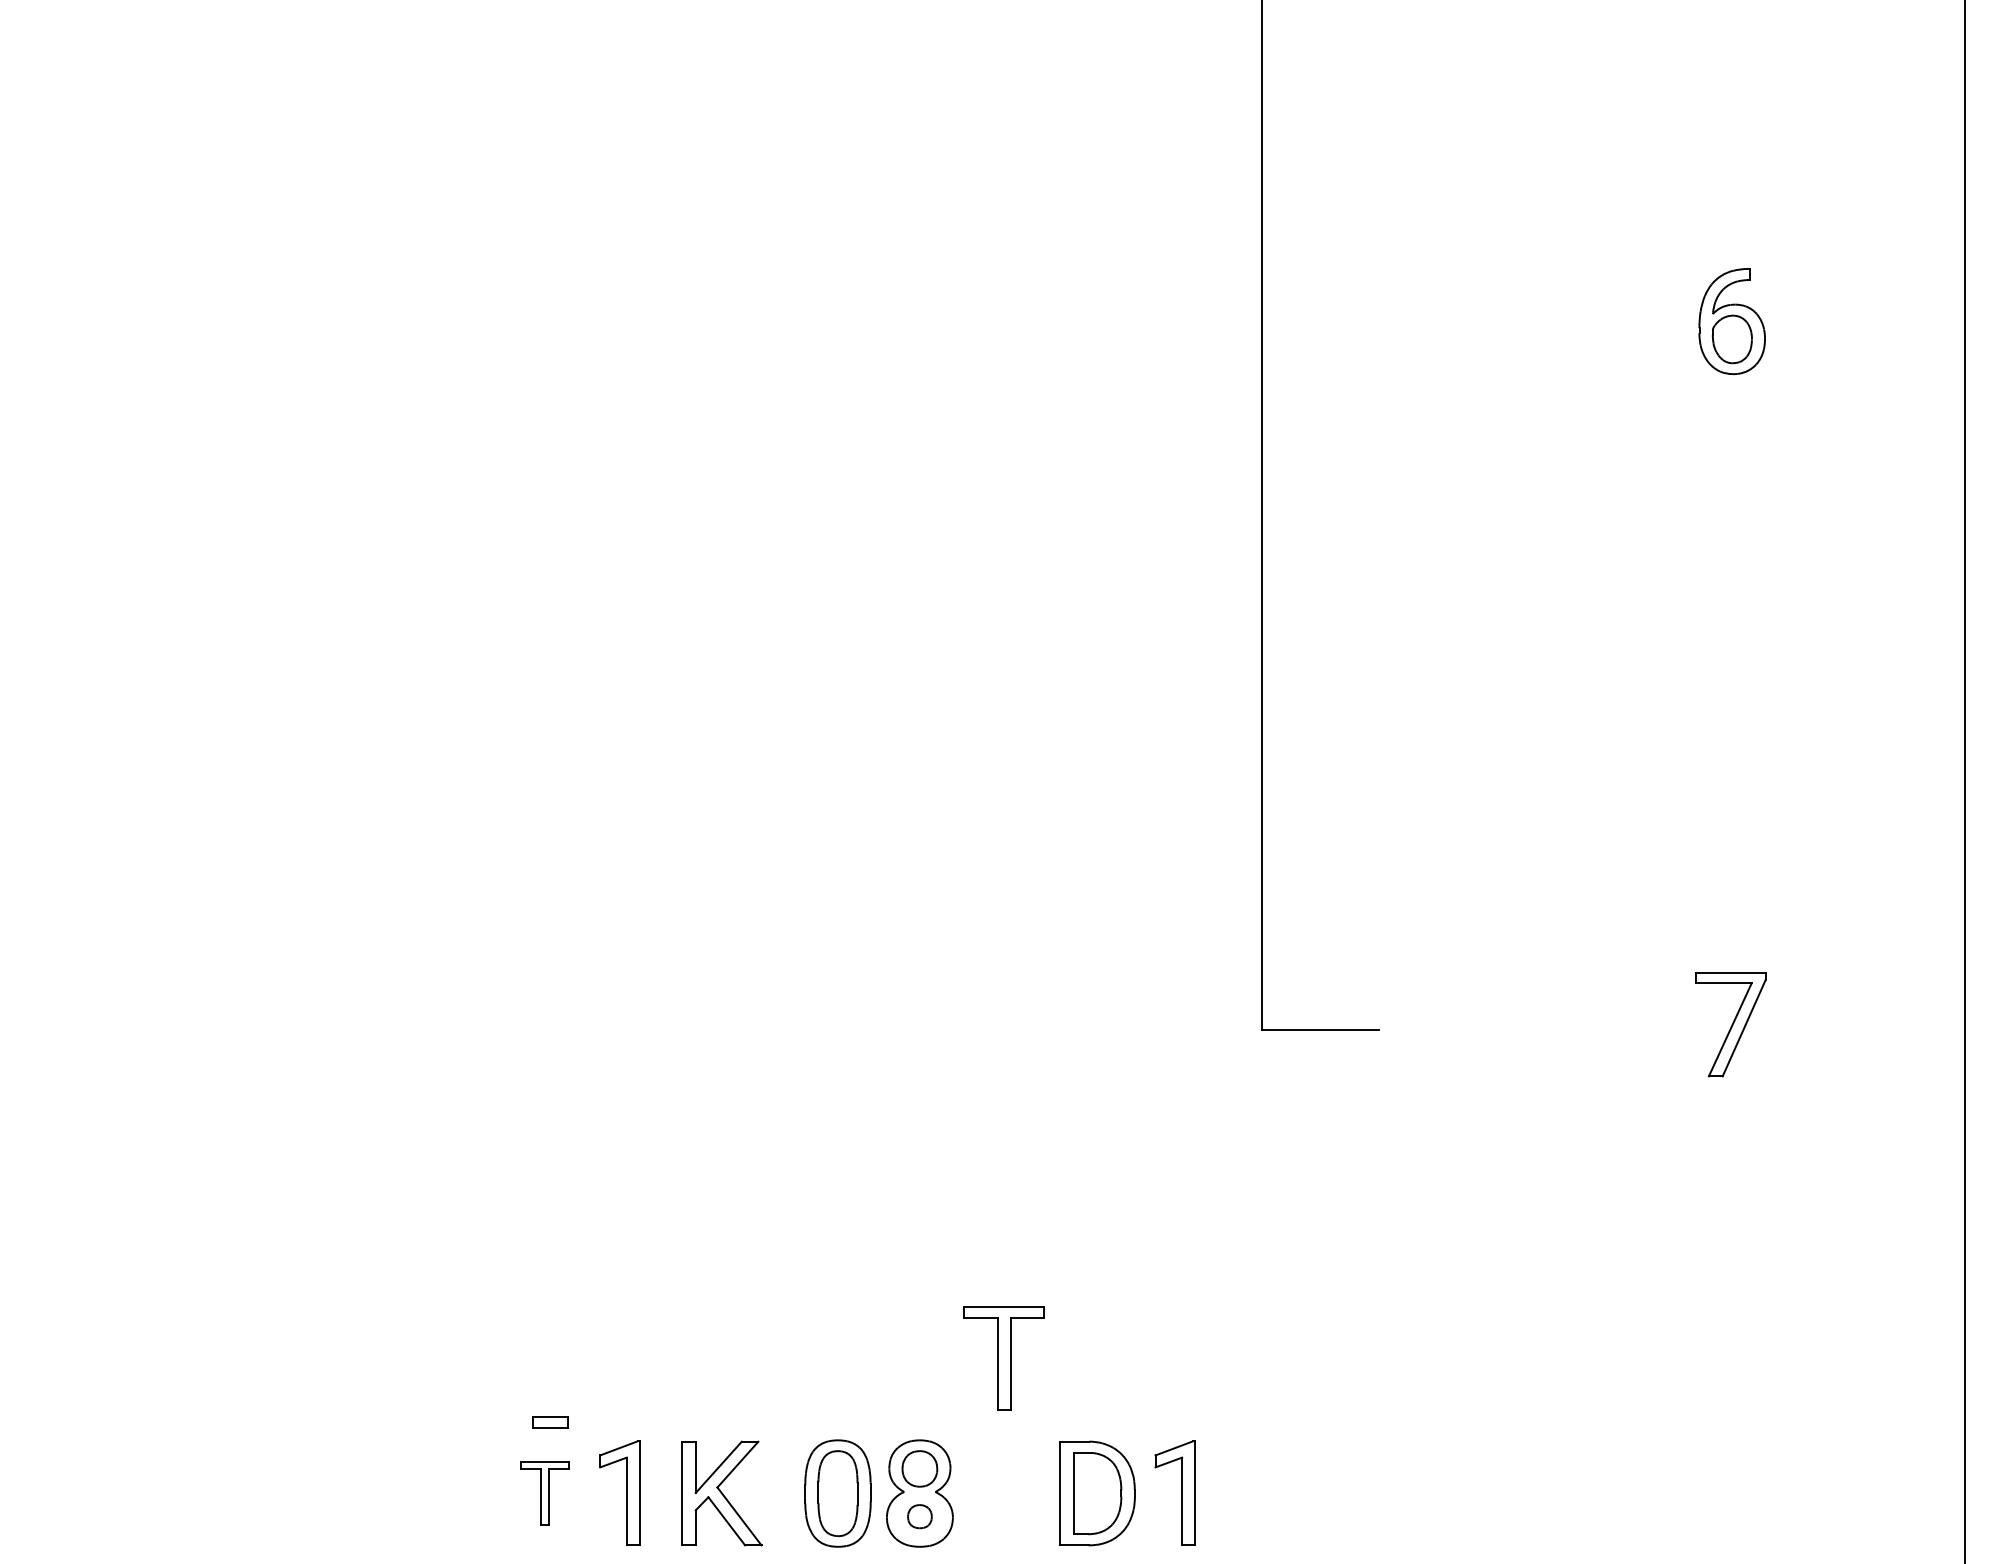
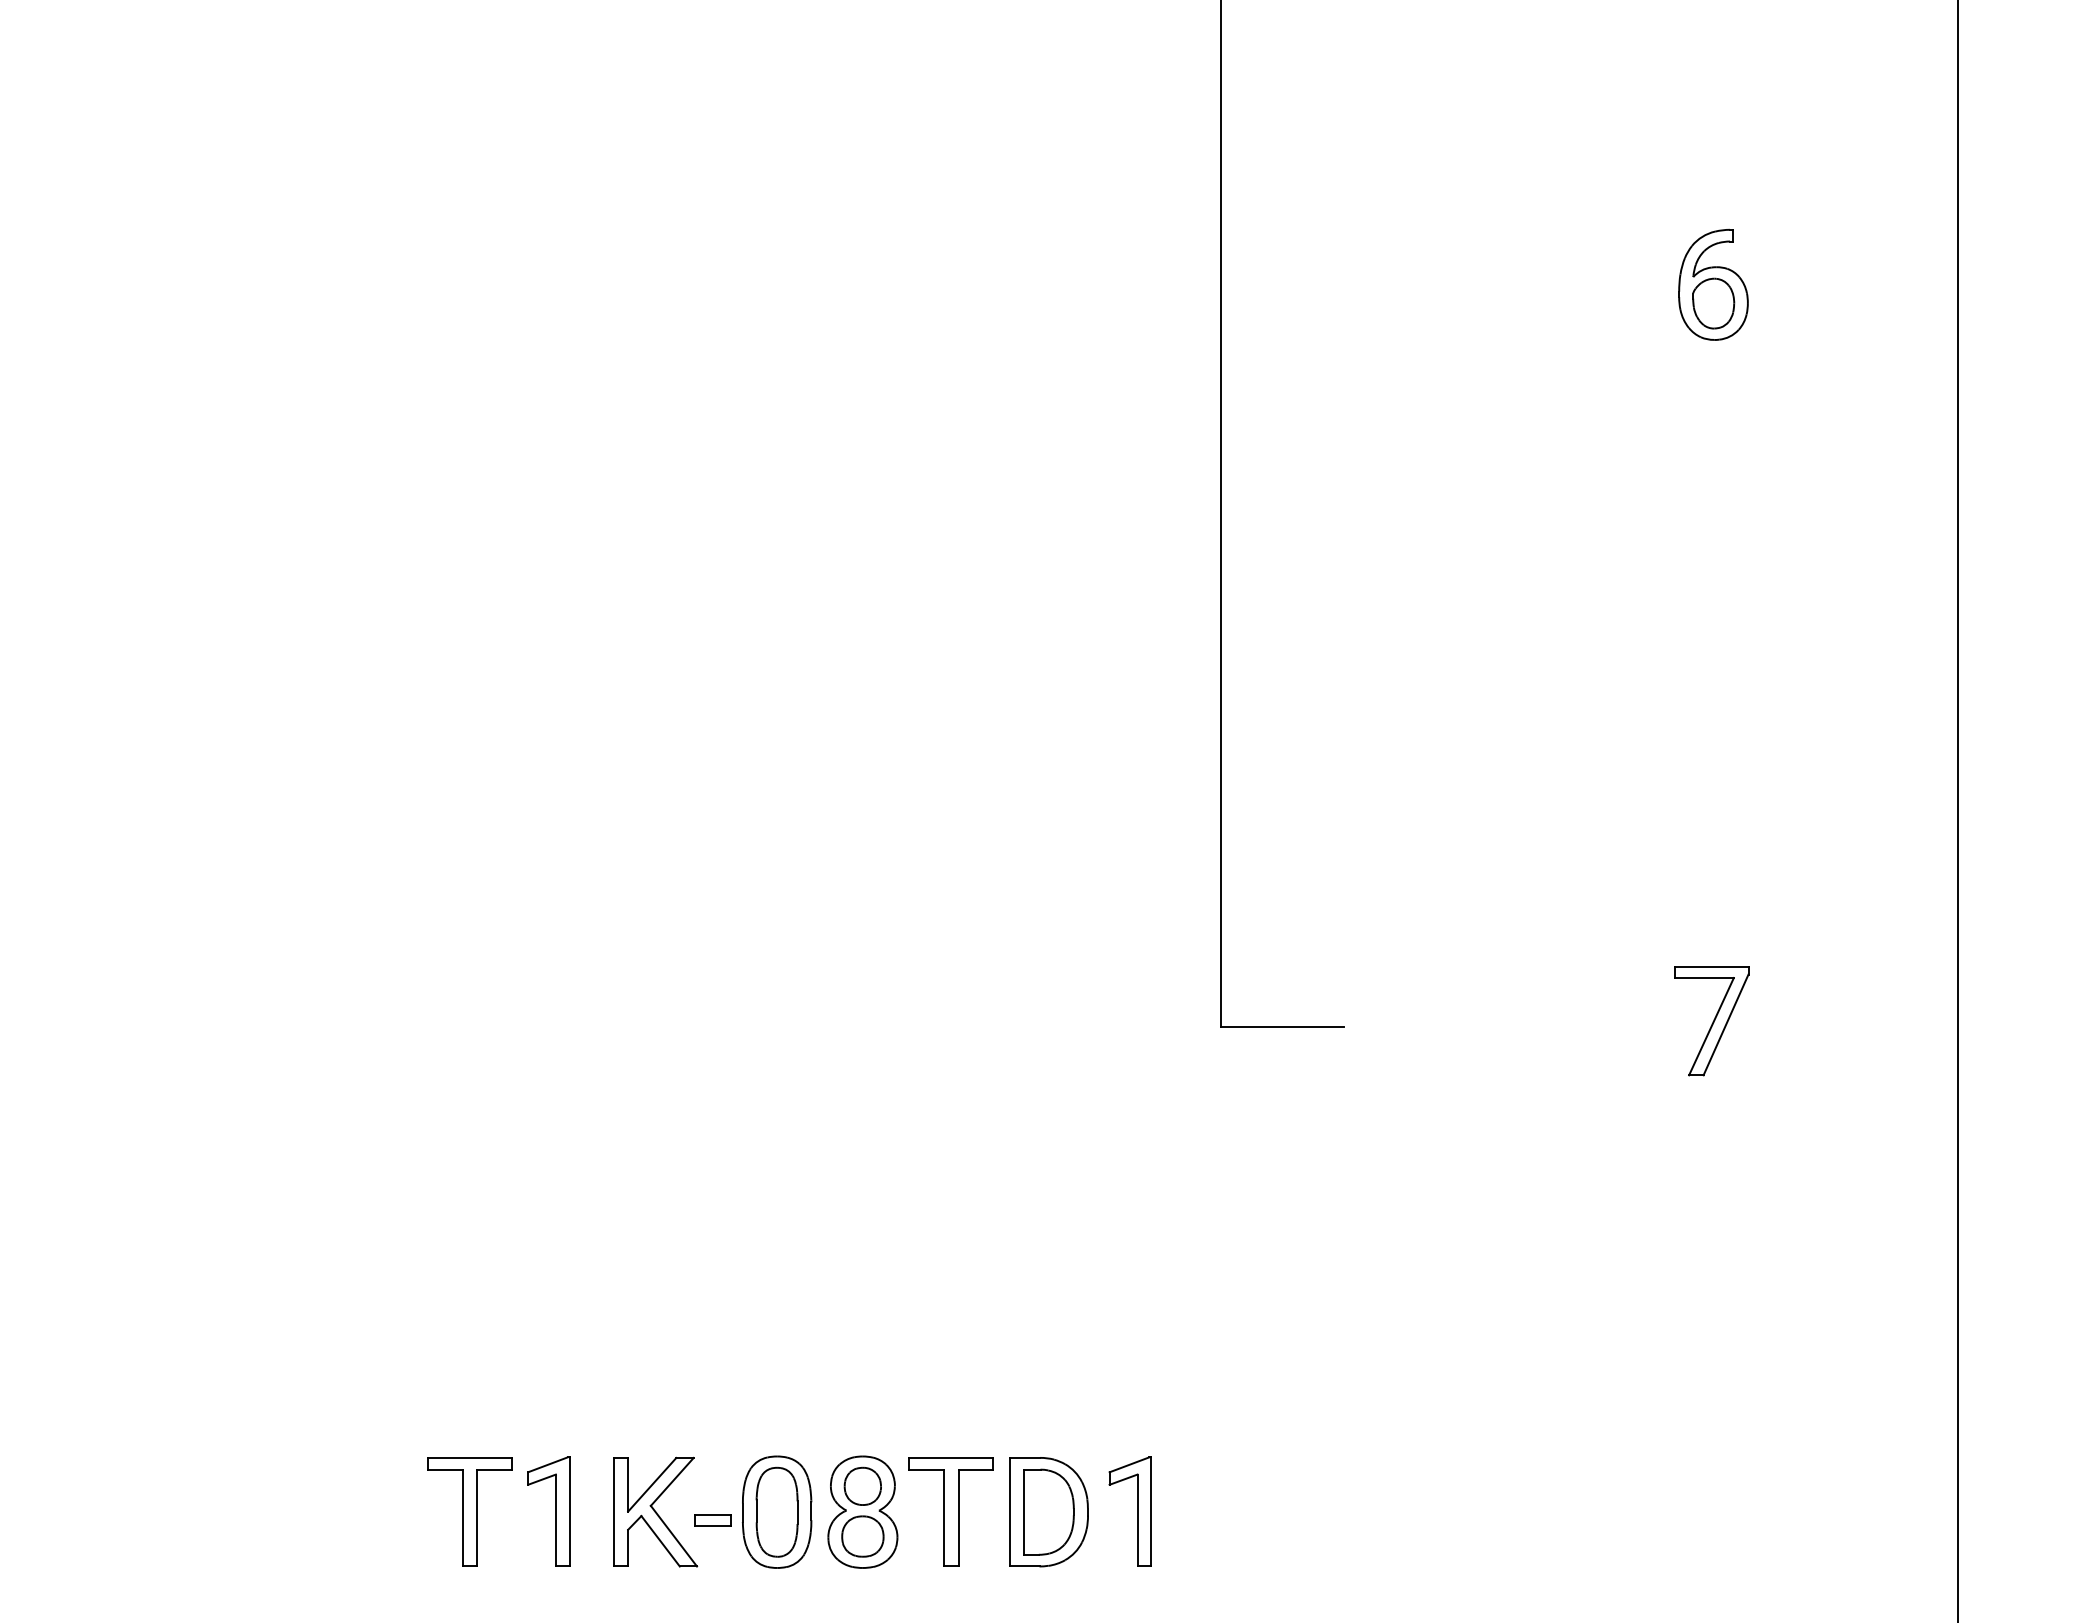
part: (1003, 1358) -> (950, 1512), moved
part: (550, 1422) -> (712, 1520), moved
part: (544, 1493) -> (469, 1512), size x1.67
part: (919, 1516) -> (862, 1536), size x1.67

